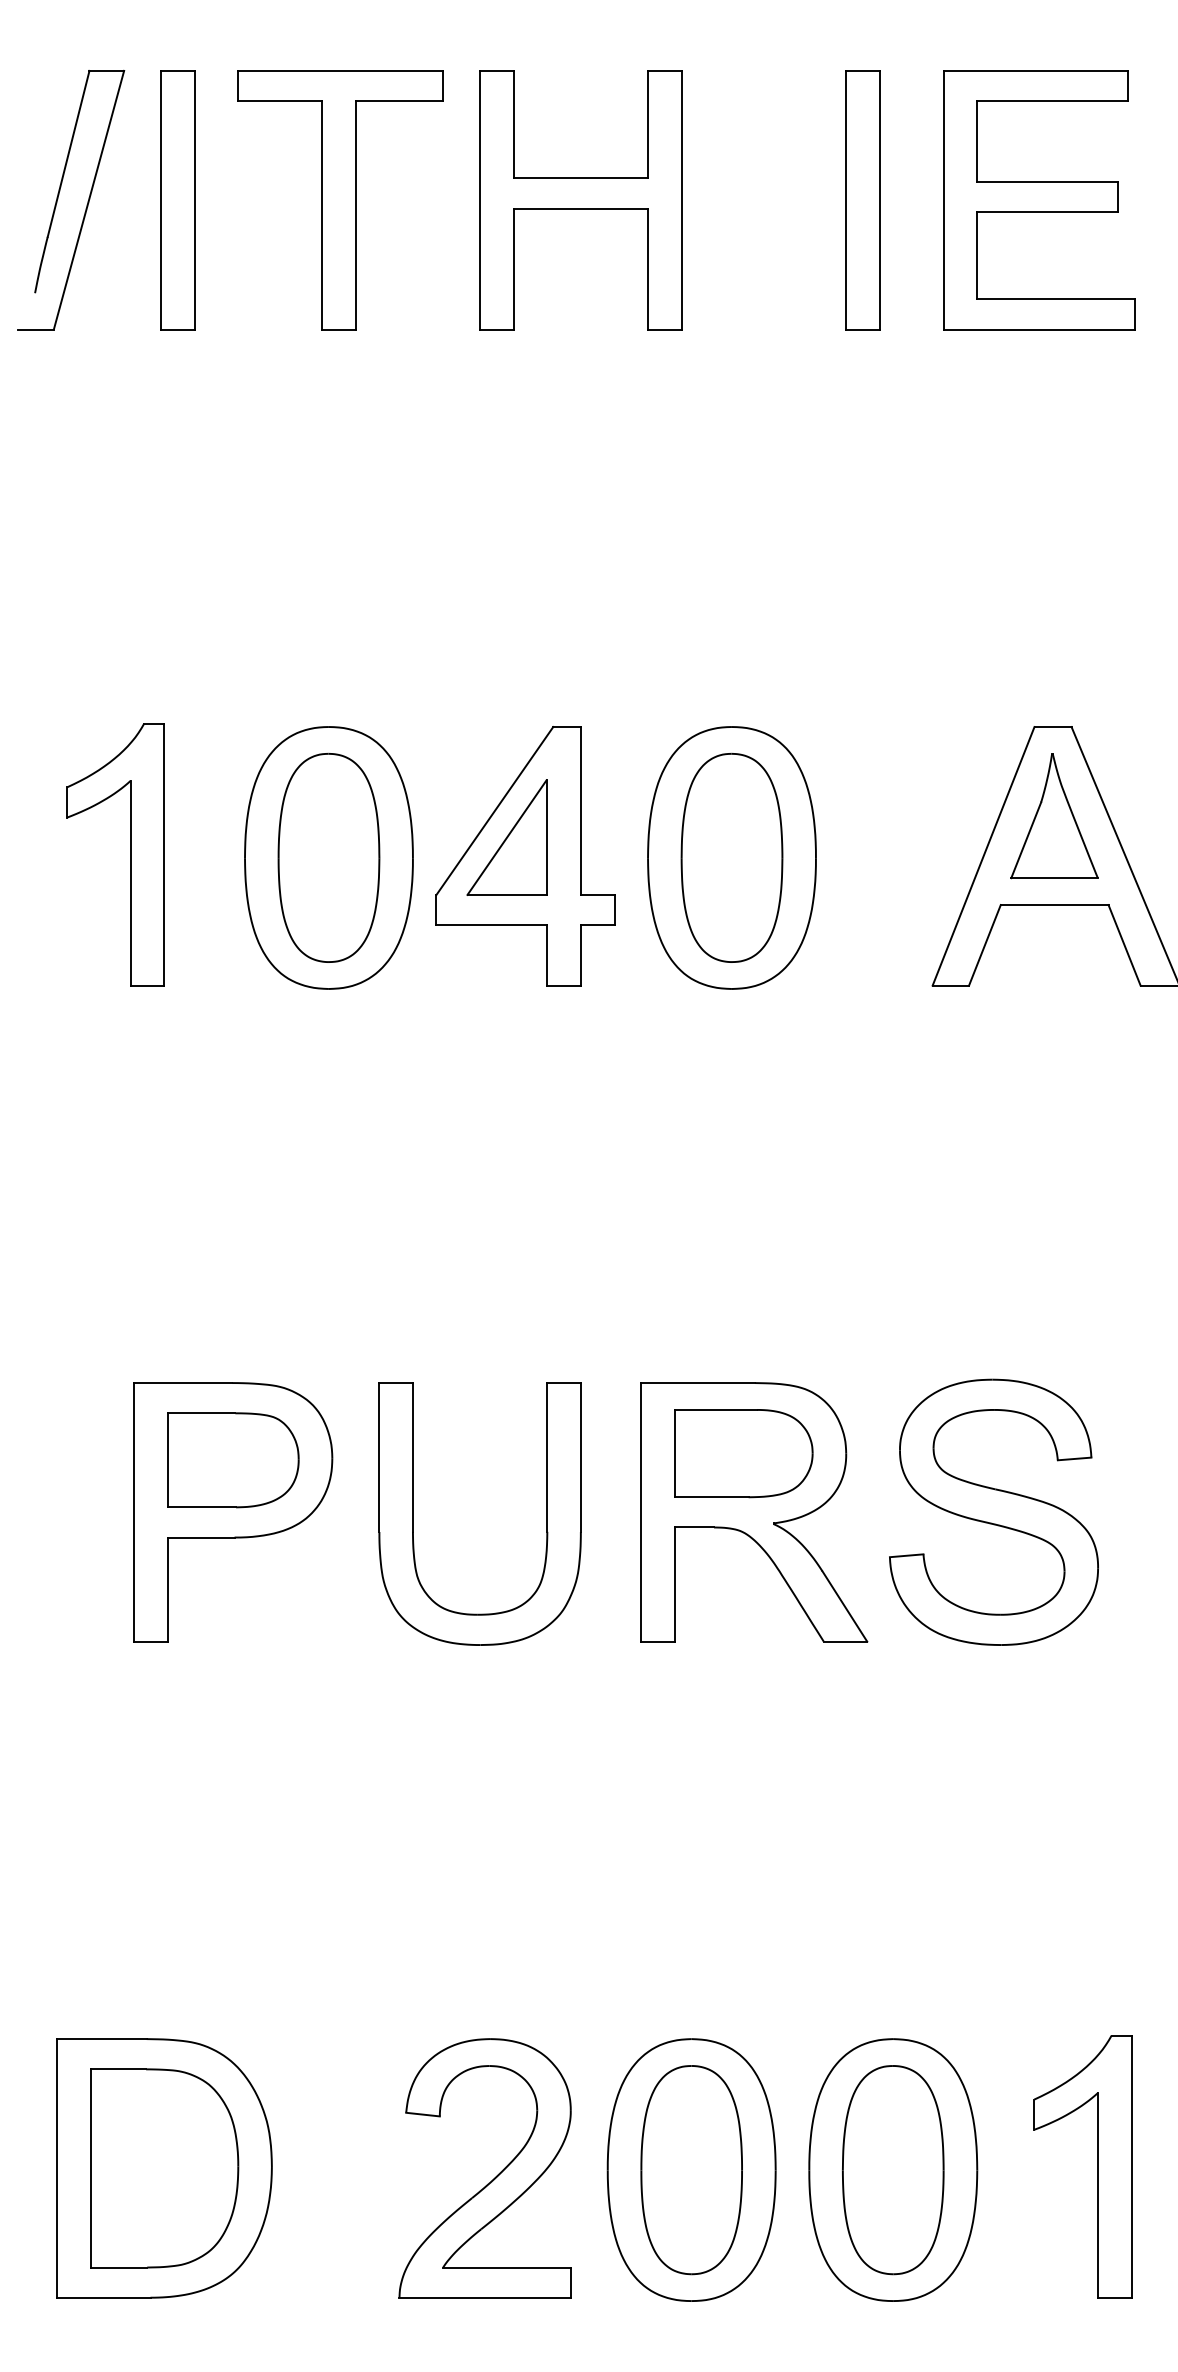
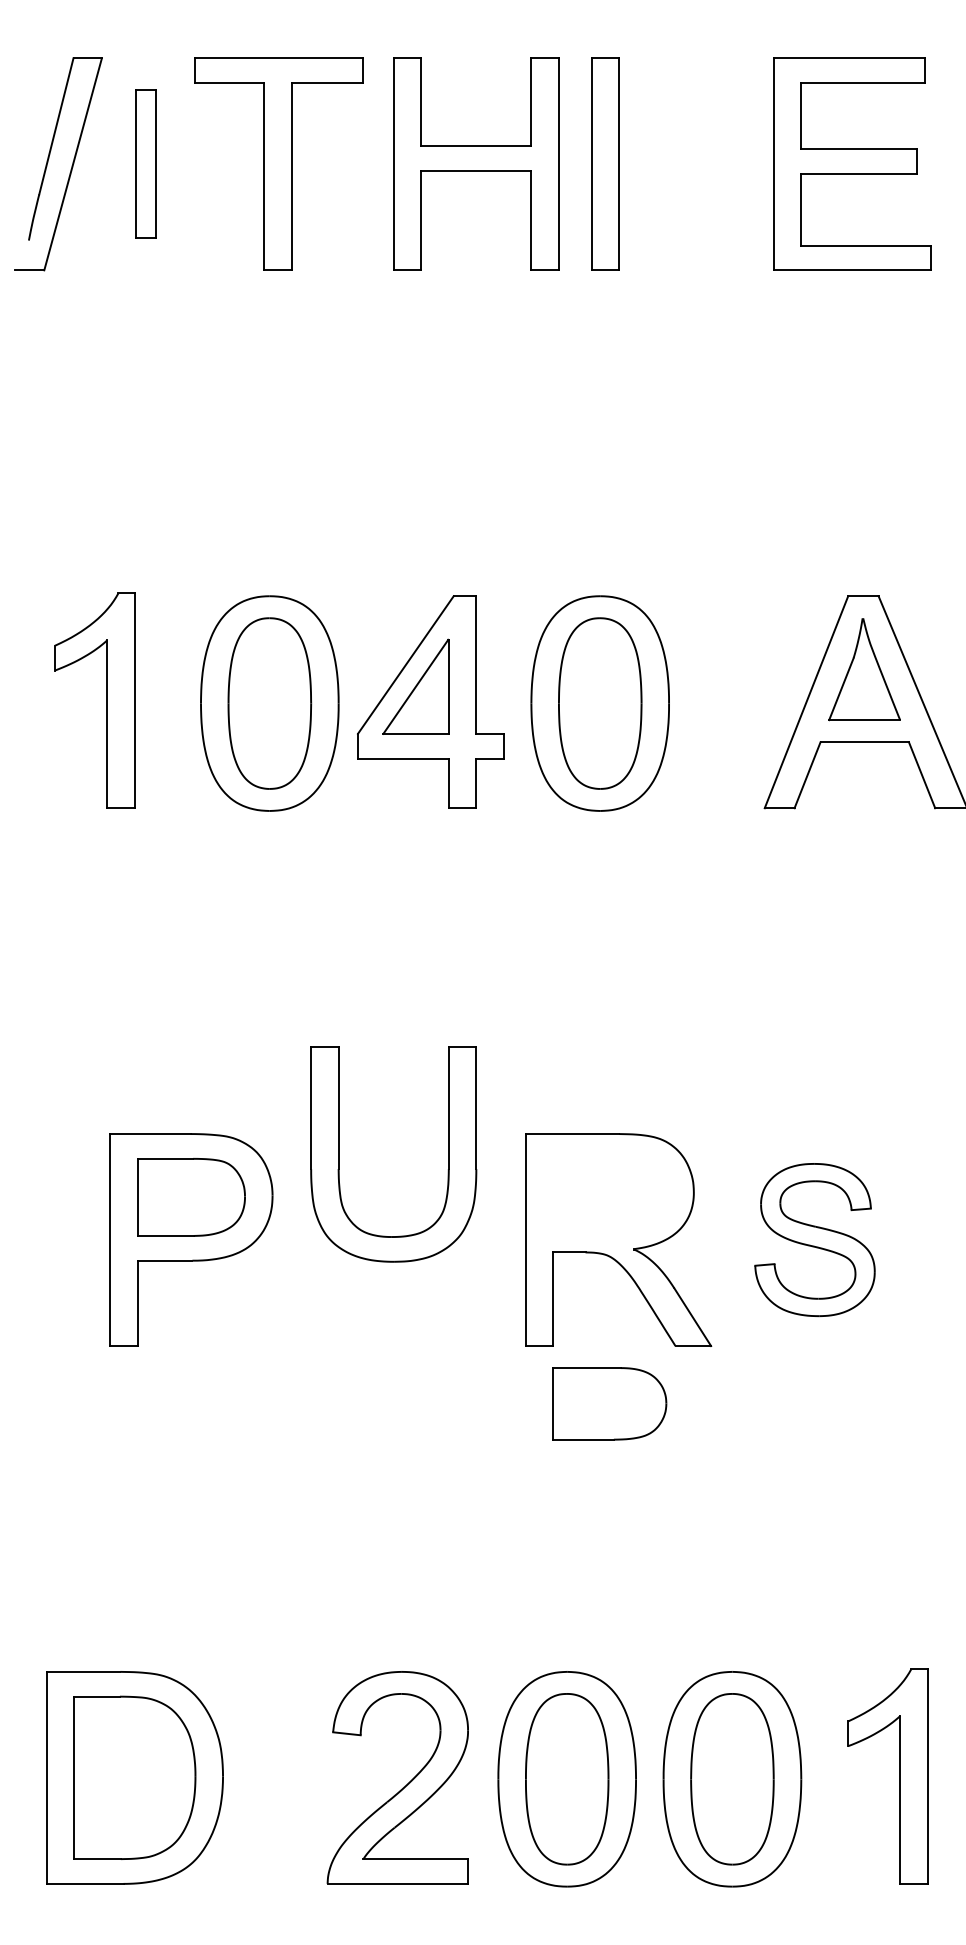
part: (177, 199) -> (145, 163), size x0.7
part: (862, 199) -> (605, 163), moved
part: (743, 1453) -> (609, 1403), moved
part: (993, 1511) -> (814, 1239), size x0.7
part: (413, 1514) -> (339, 1154), moved

